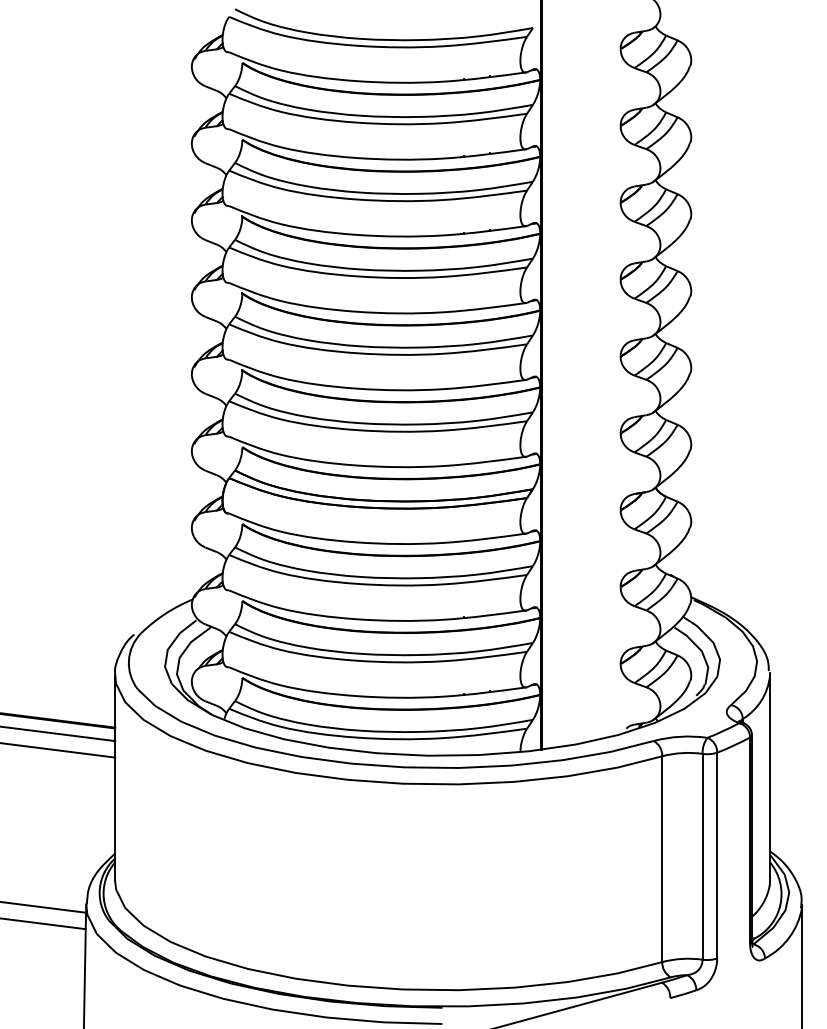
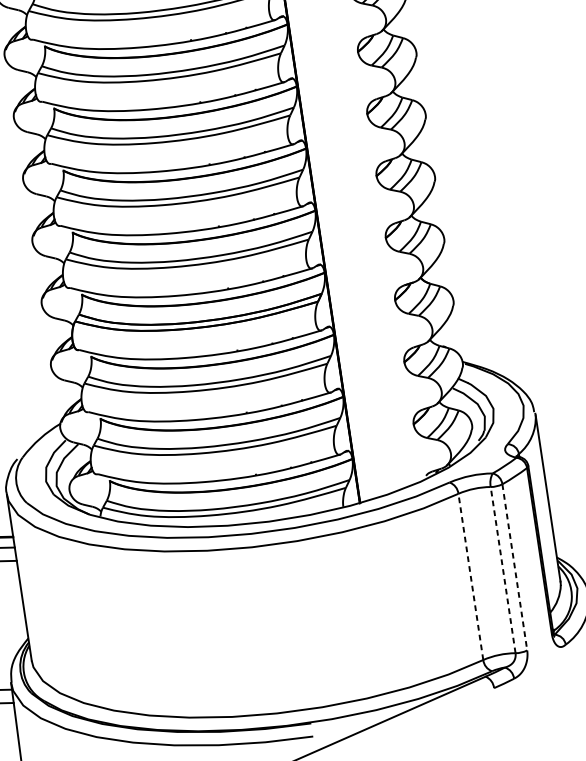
line: (717, 855) -> (515, 567), solid -> dashed
line: (702, 856) -> (503, 569), solid -> dashed
line: (662, 859) -> (471, 577), solid -> dashed

